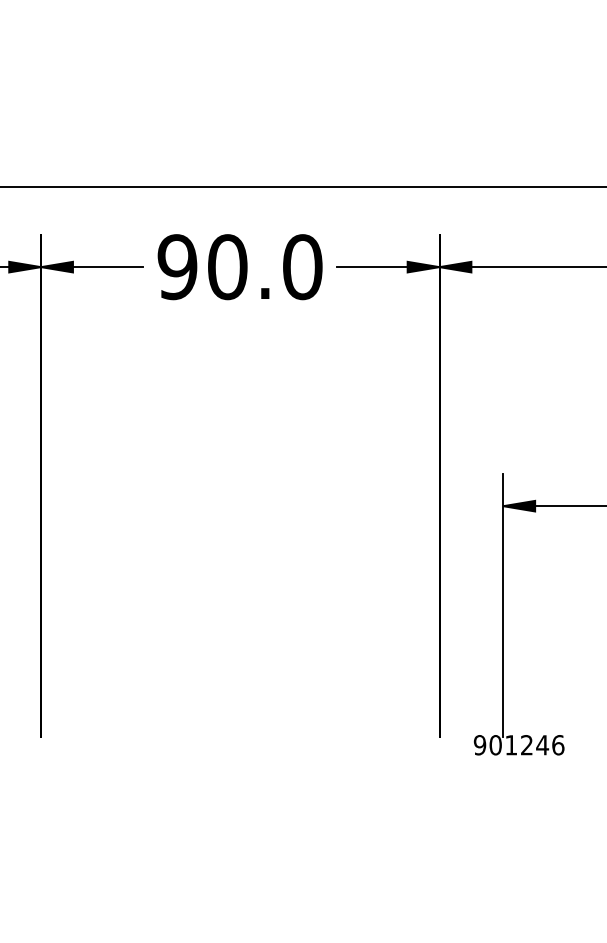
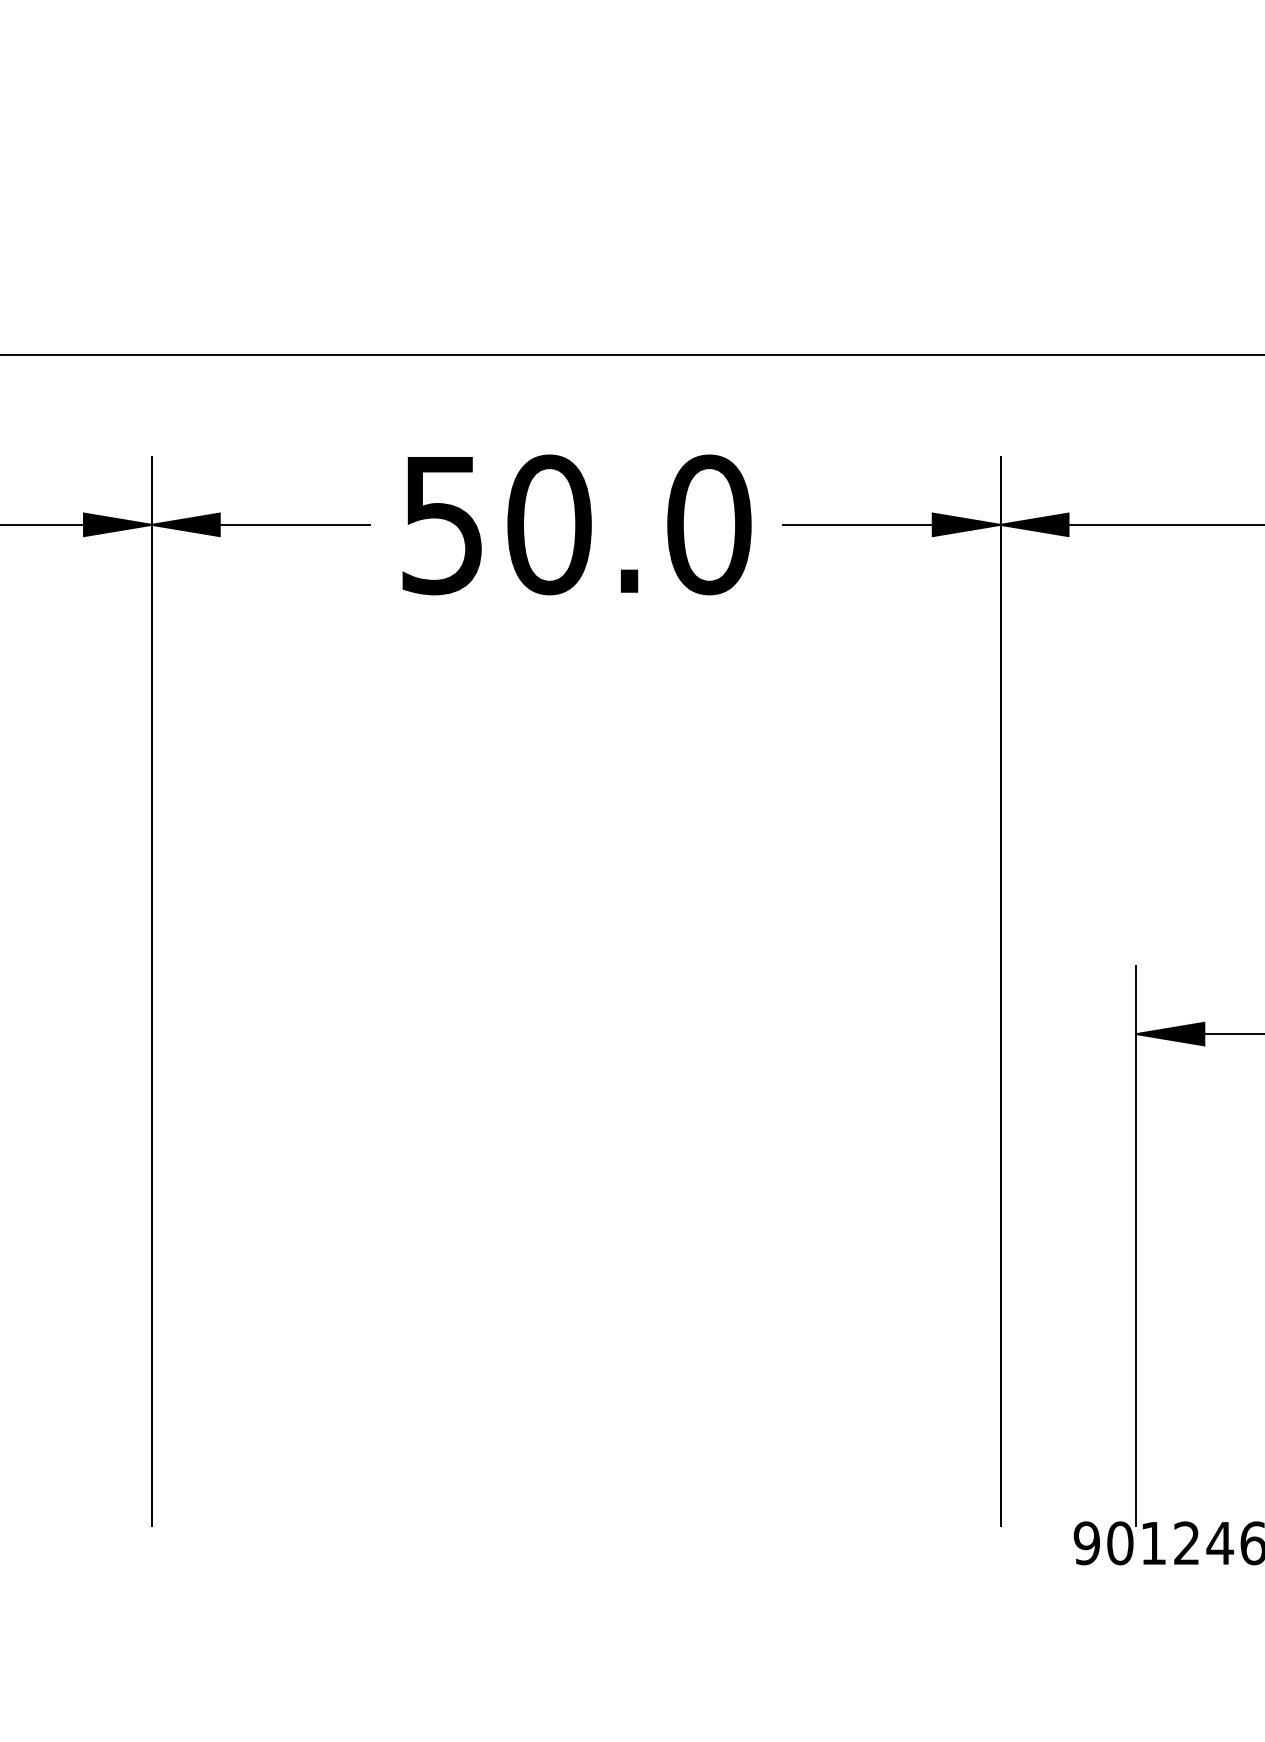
text: (177, 267) -> (442, 525), 90.0 -> 50.0

